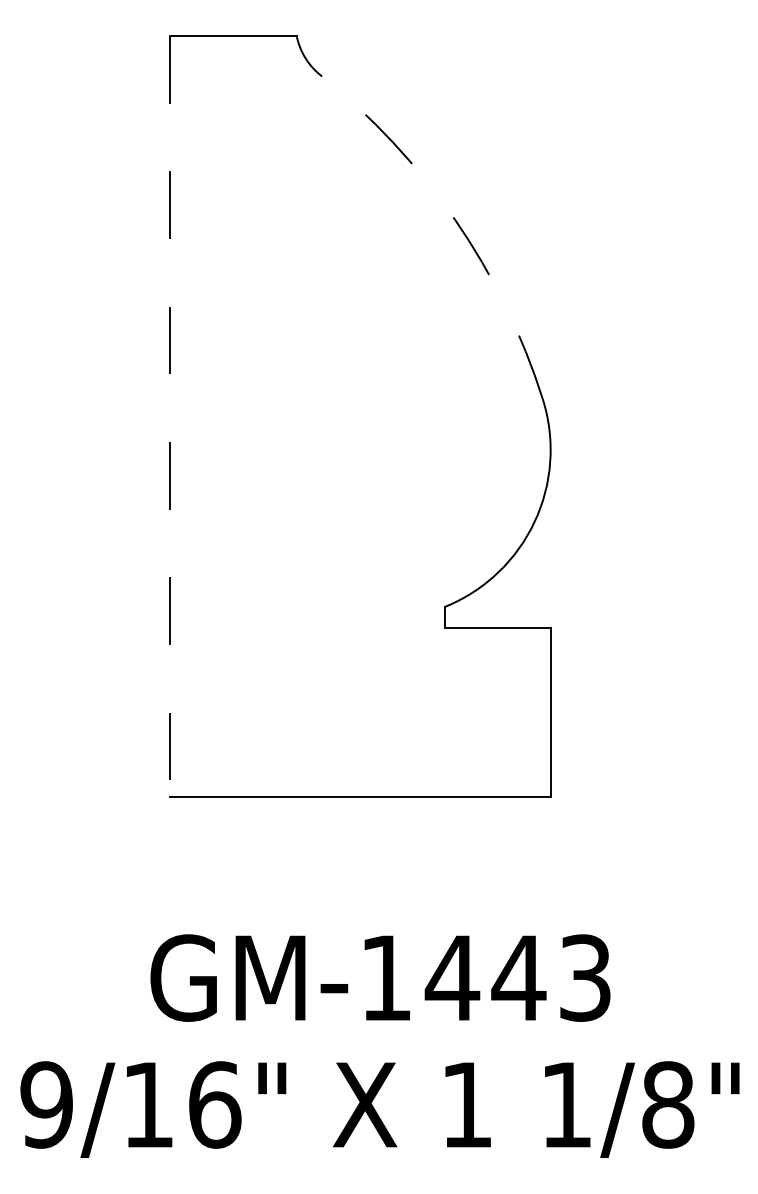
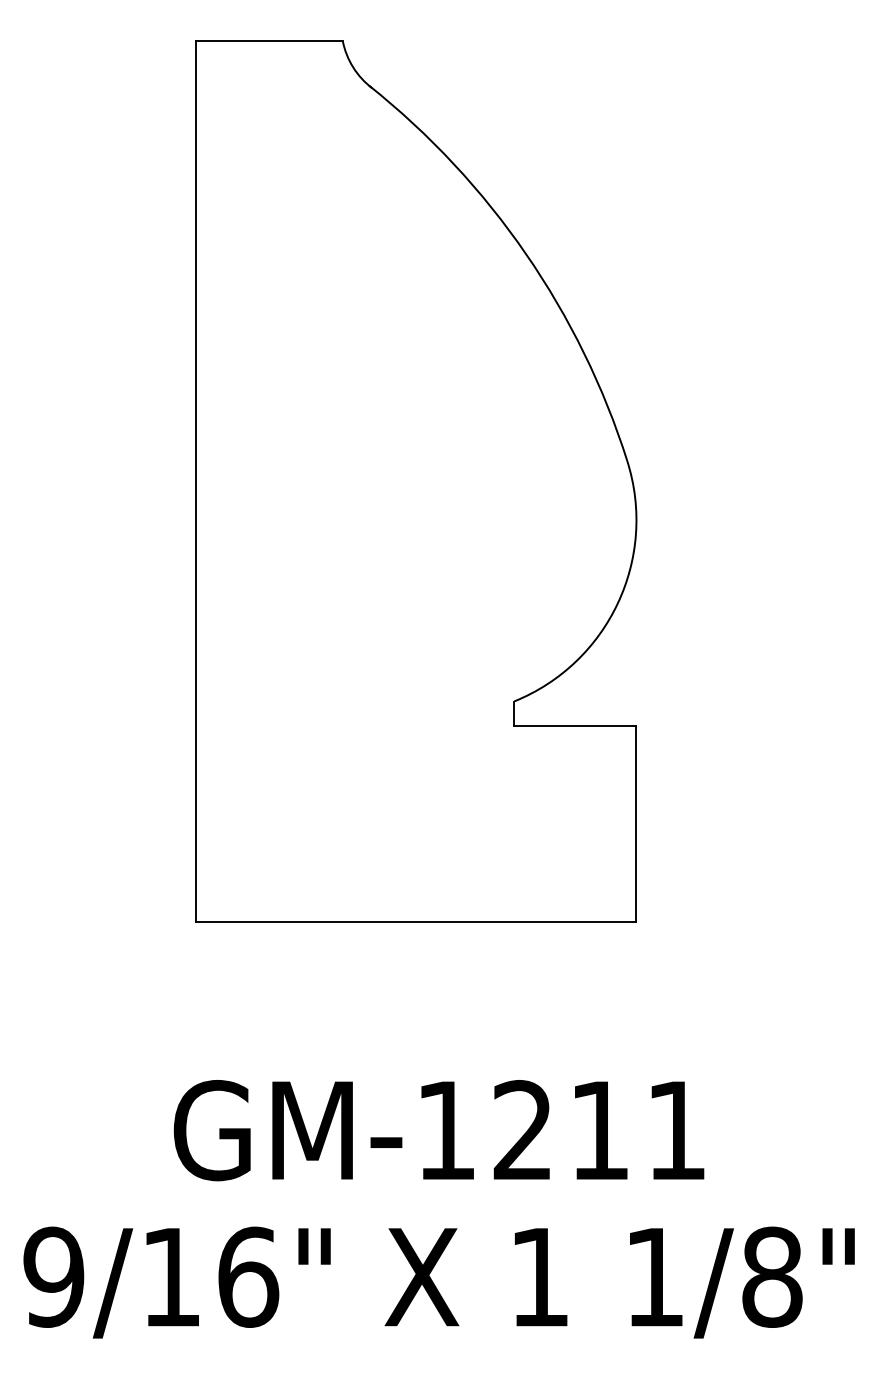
arc: (455, 220) -> (526, 254), dashed -> solid
line: (170, 416) -> (196, 481), dashed -> solid
text: (517, 978) -> (598, 1130), GM-1443 -> GM-1211

